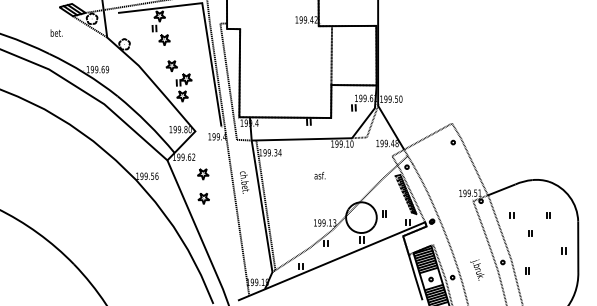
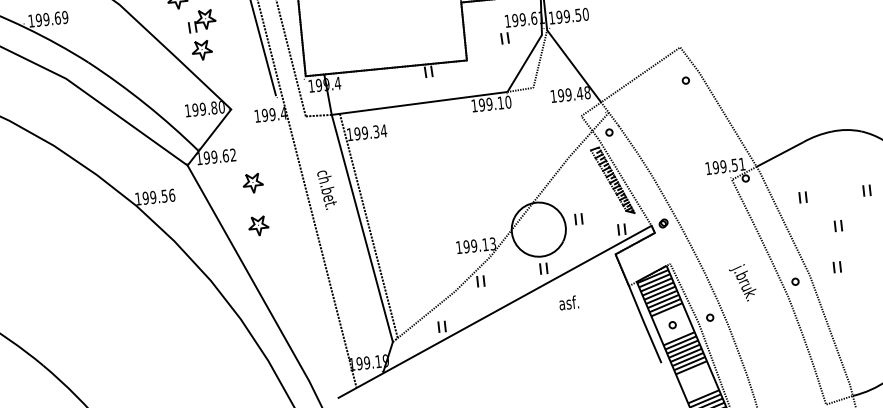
text: (319, 175) -> (568, 302), moved
text: (477, 269) -> (743, 282), moved
part: (527, 270) -> (837, 266), moved

